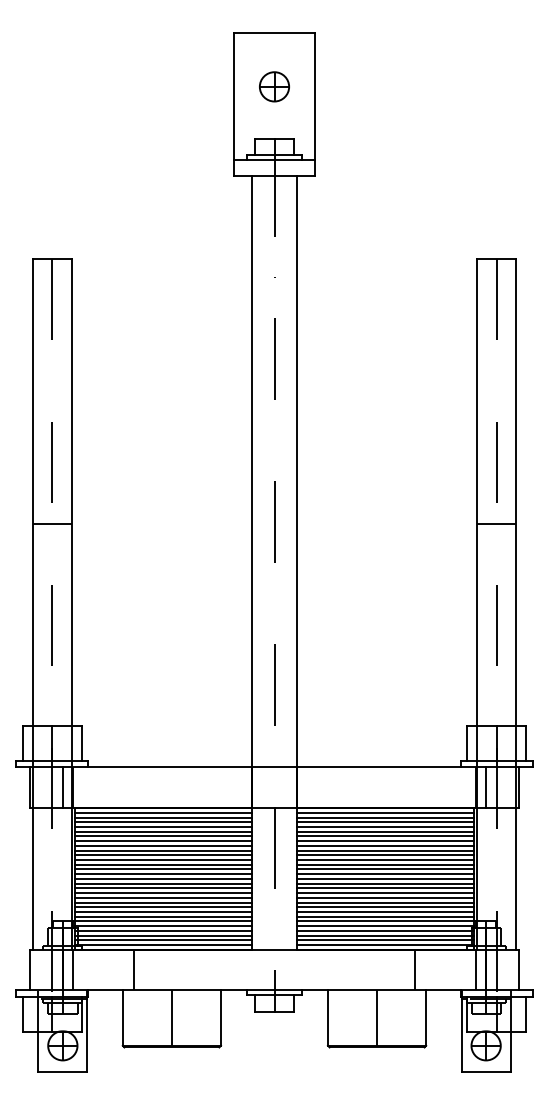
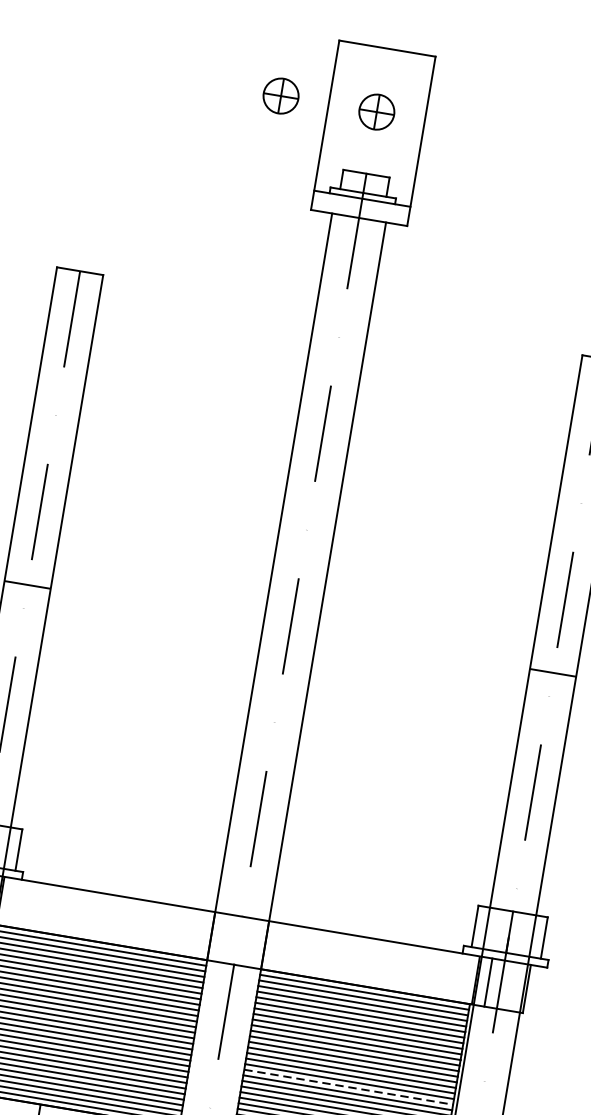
part: (193, 86) -> (281, 95), added
line: (386, 893) -> (349, 1087), solid -> dashed

